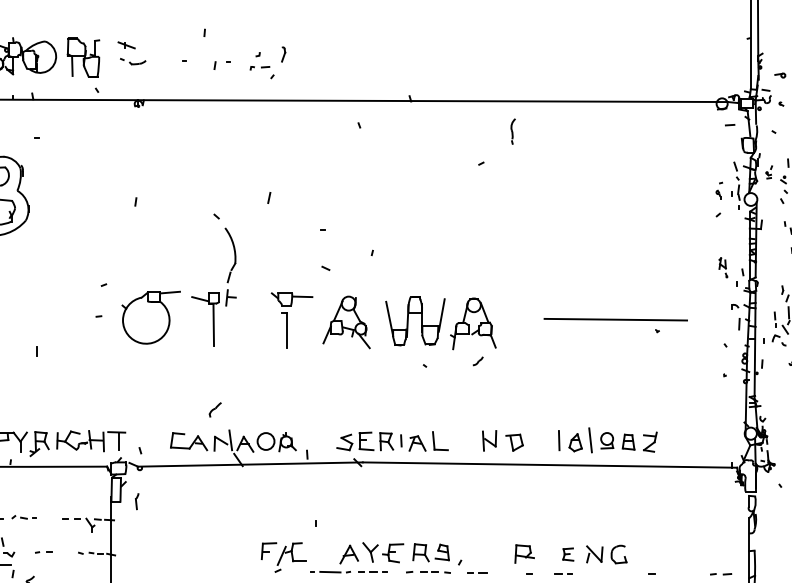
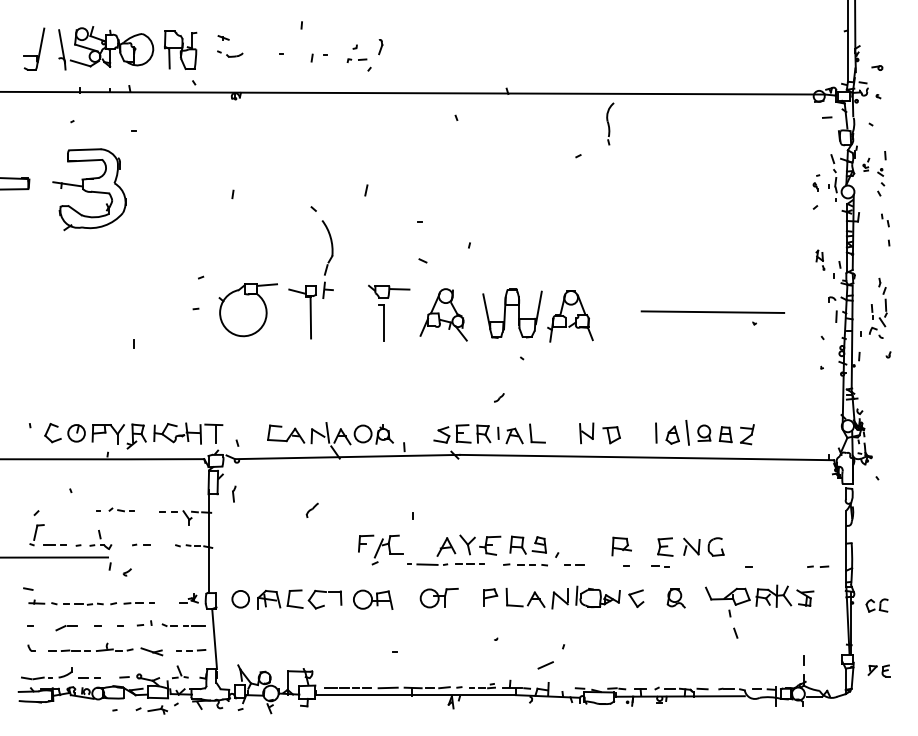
part: (126, 45) -> (223, 37), size x0.62
part: (513, 131) -> (610, 123), size x1.67
part: (478, 361) -> (499, 397), moved
part: (214, 409) -> (311, 509), moved
part: (568, 554) -> (665, 546), size x1.43

